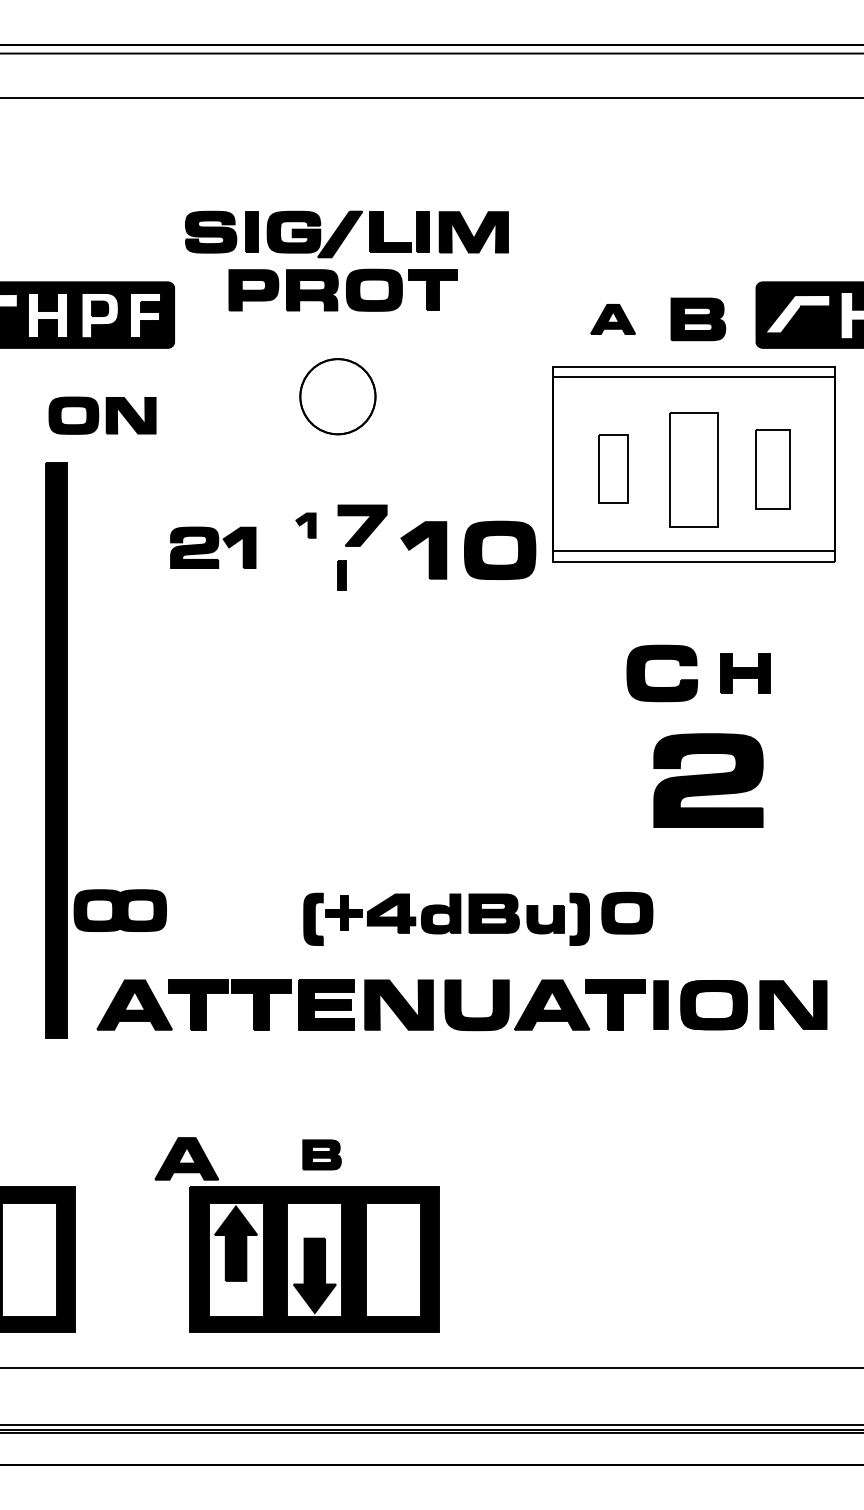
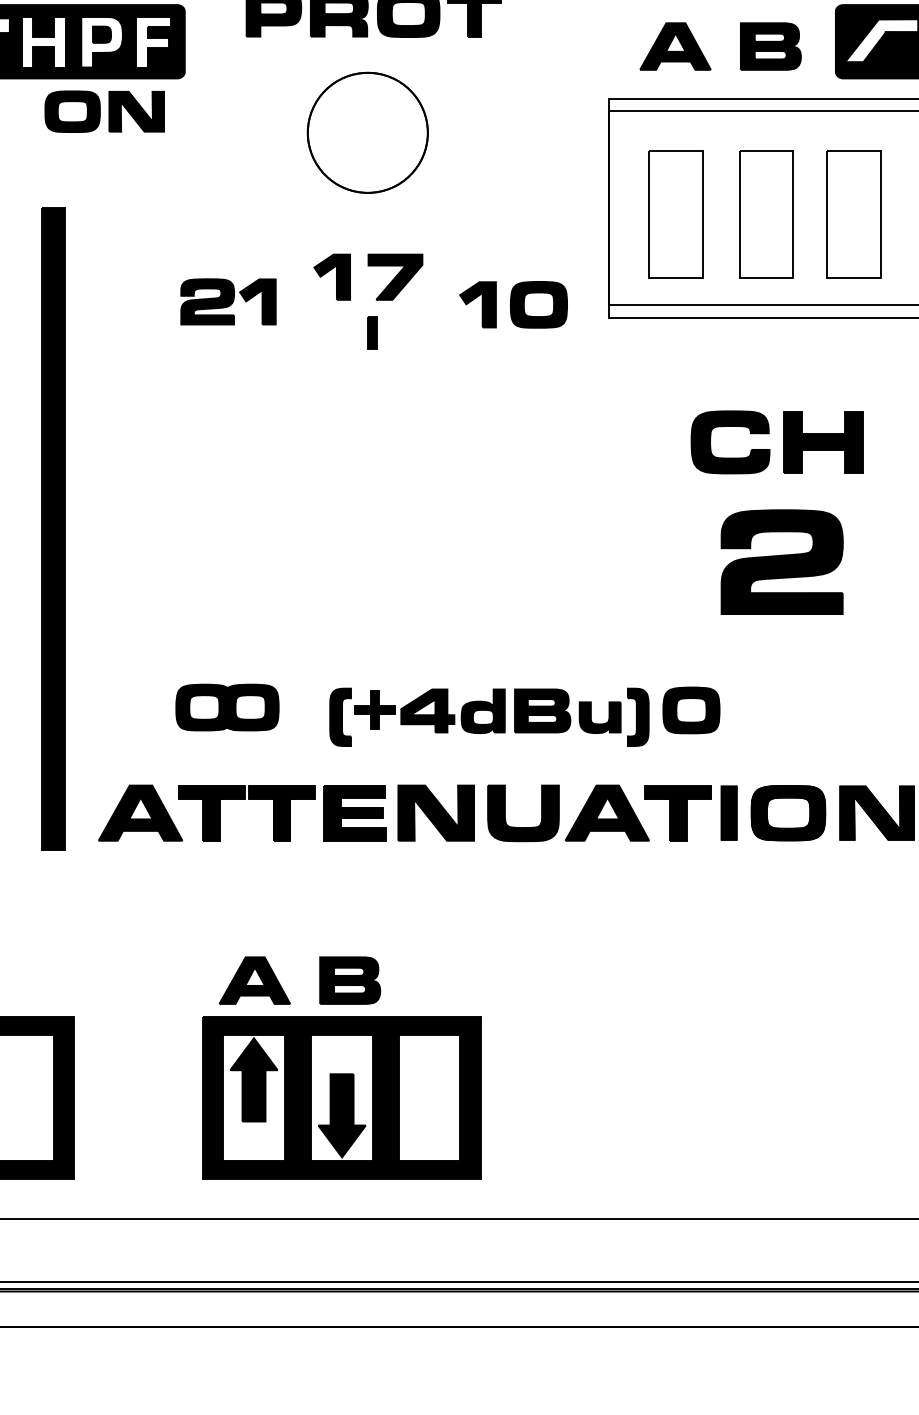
part: (612, 319) -> (674, 46), size x1.43
part: (337, 396) -> (367, 132), size x1.43
part: (102, 415) -> (104, 111), moved
part: (613, 469) -> (675, 214), size x1.67
part: (772, 469) -> (853, 214), size x1.43
part: (305, 525) -> (331, 276), size x1.67
part: (467, 550) -> (512, 304), size x0.71
part: (745, 673) -> (823, 442), size x1.43
part: (119, 910) -> (226, 707), moved
part: (321, 1154) -> (349, 980), size x1.43
part: (186, 1158) -> (254, 980), moved

